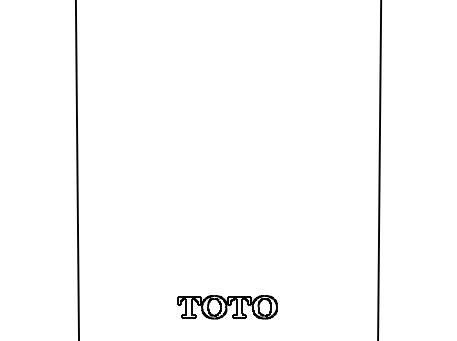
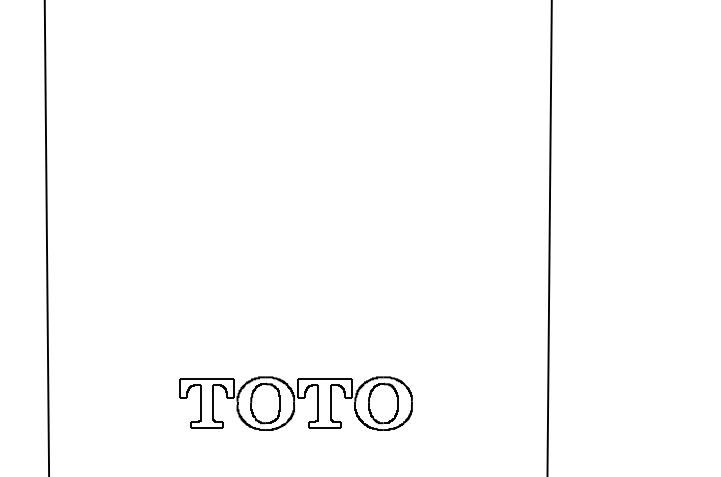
part: (227, 307) -> (296, 404), size x1.4

